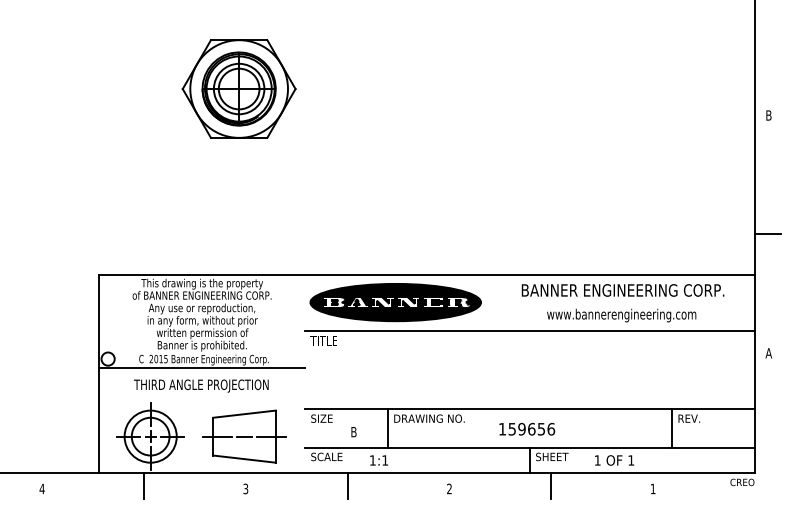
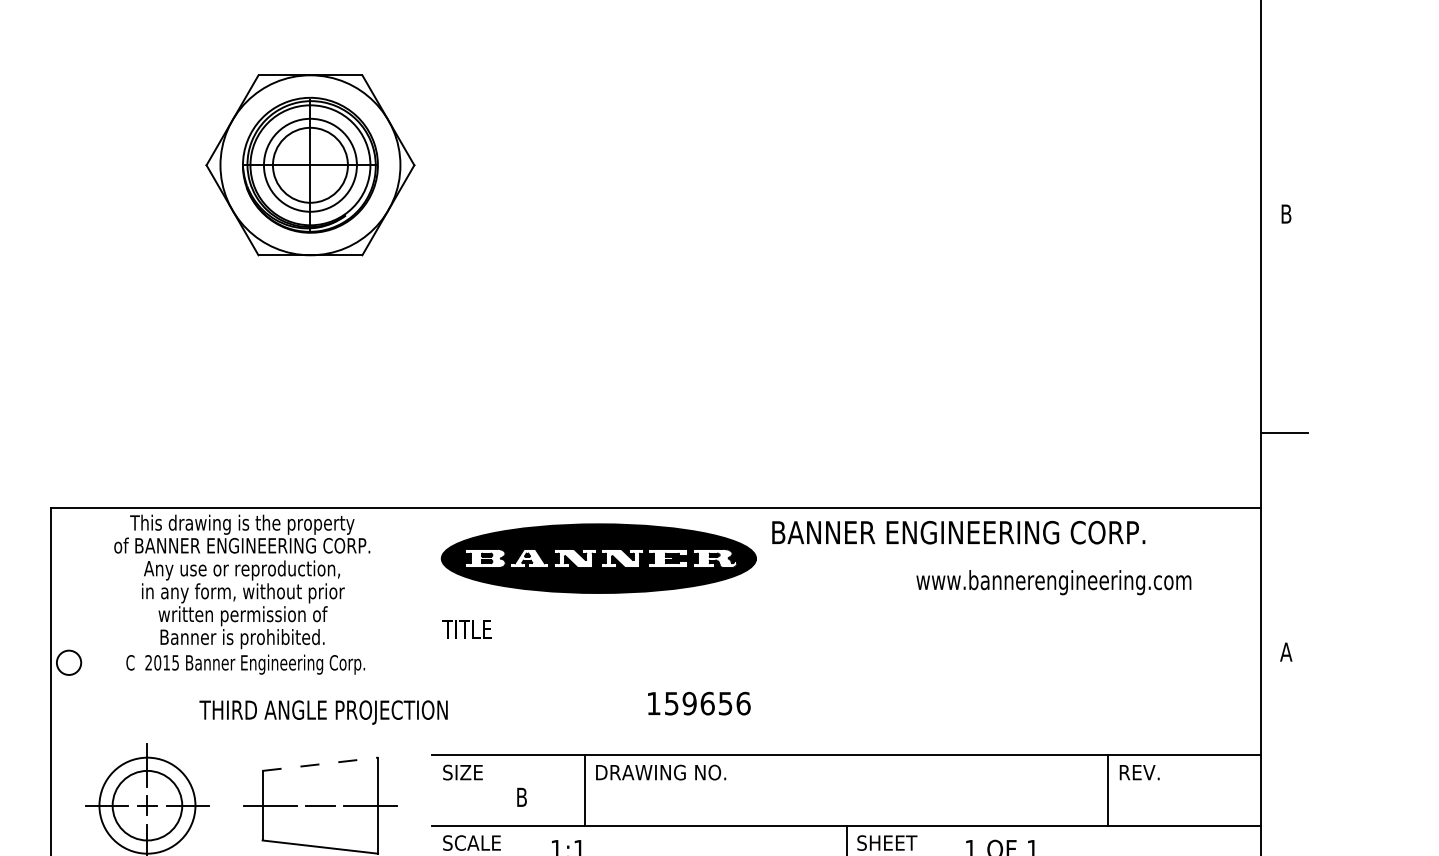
text: (622, 290) -> (957, 532), moved
text: (621, 315) -> (1053, 582), moved
line: (530, 330) -> (847, 610), removed
line: (201, 368) -> (241, 680), removed
text: (201, 385) -> (323, 711), moved
line: (244, 414) -> (320, 764), solid -> dashed
text: (527, 428) -> (699, 702), moved

